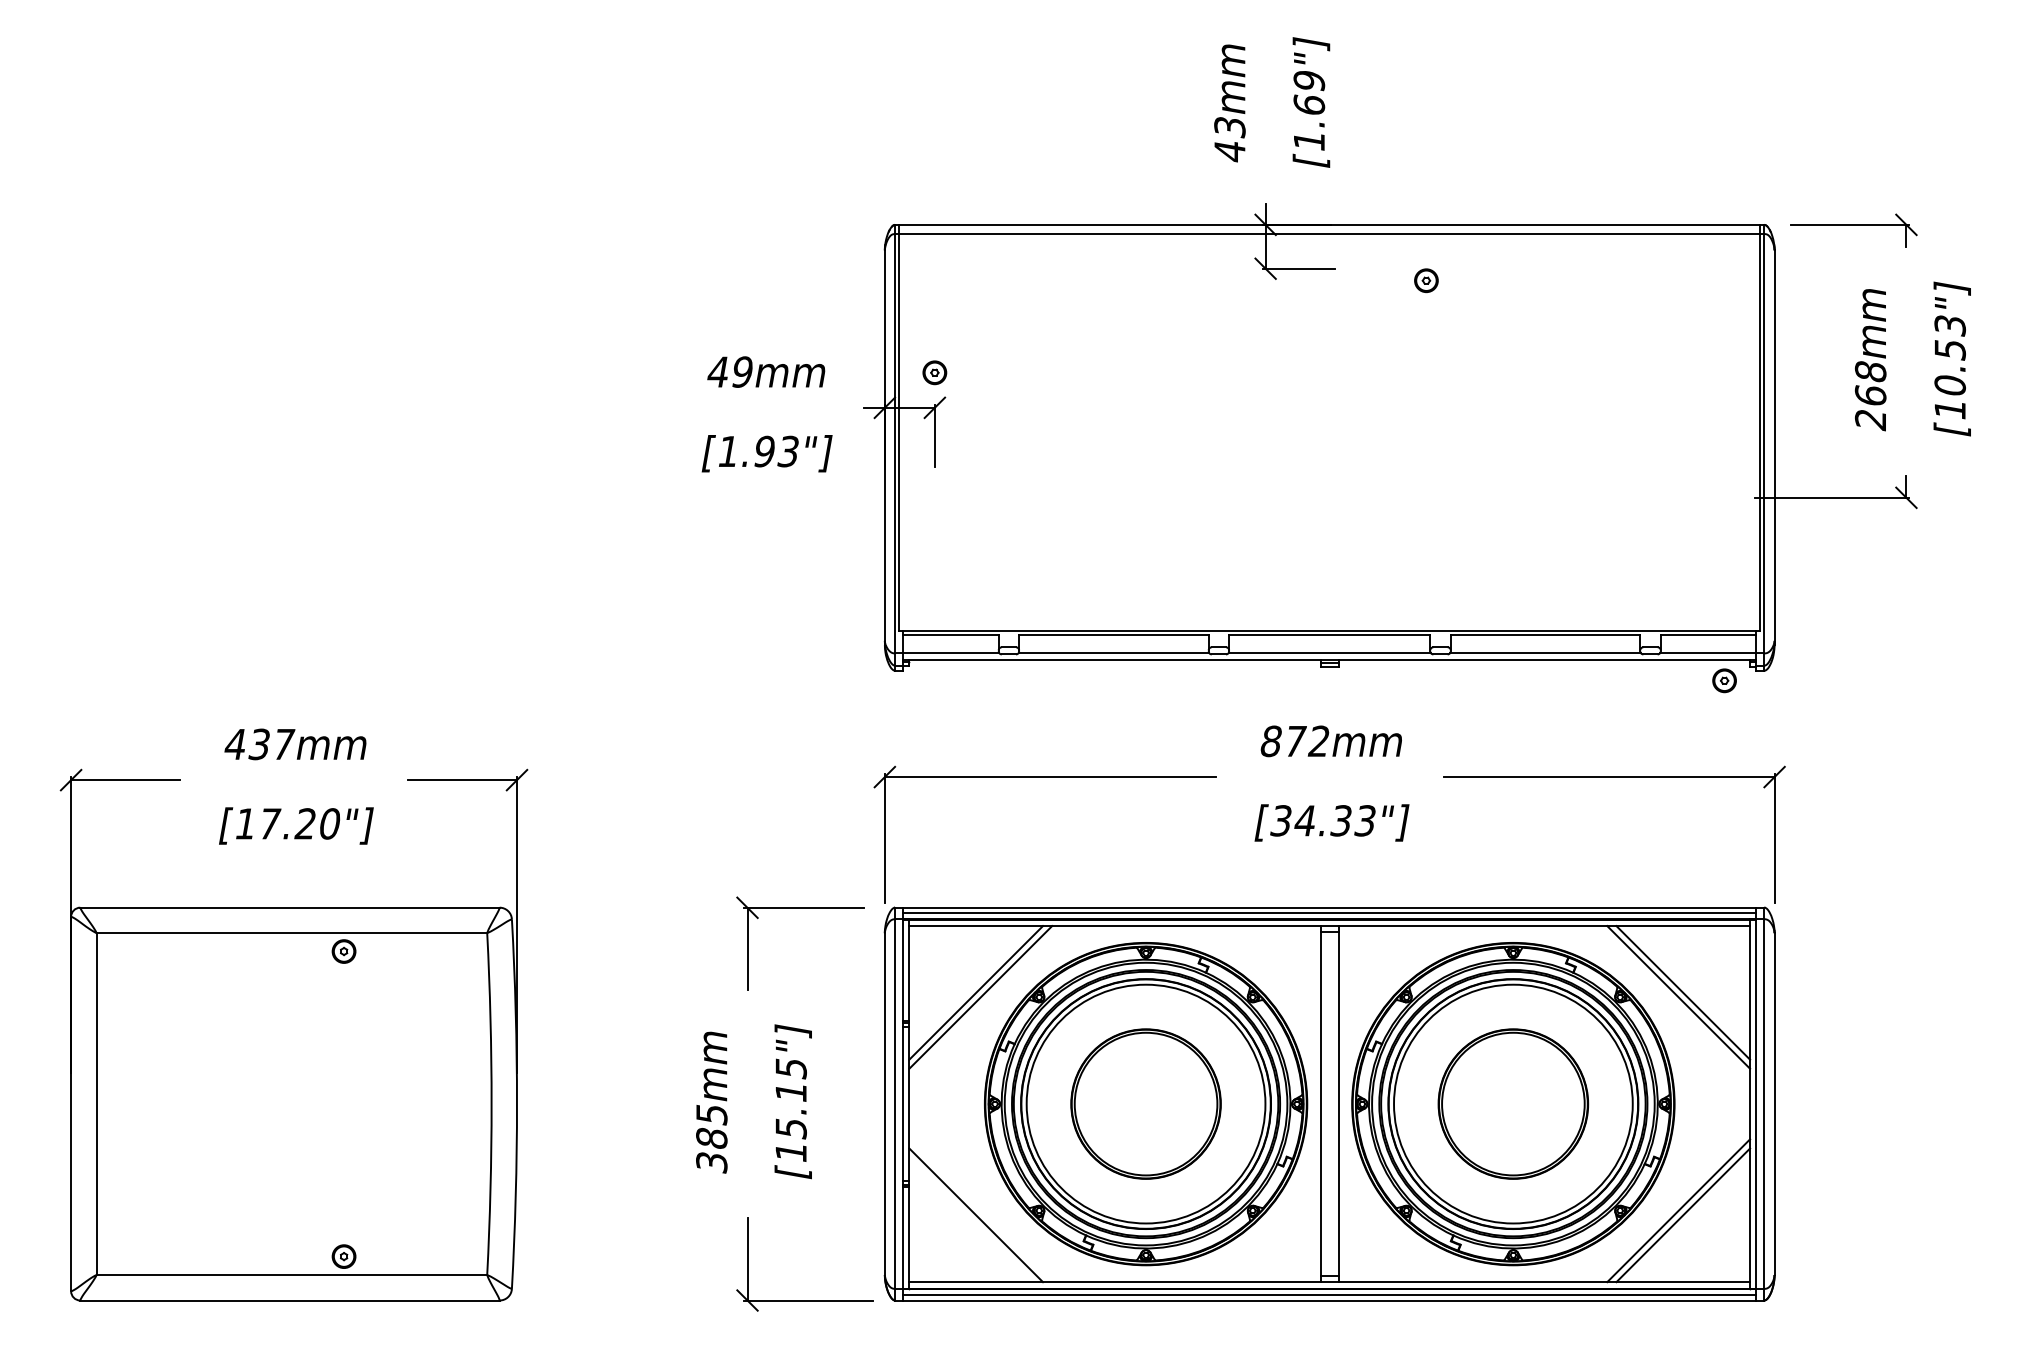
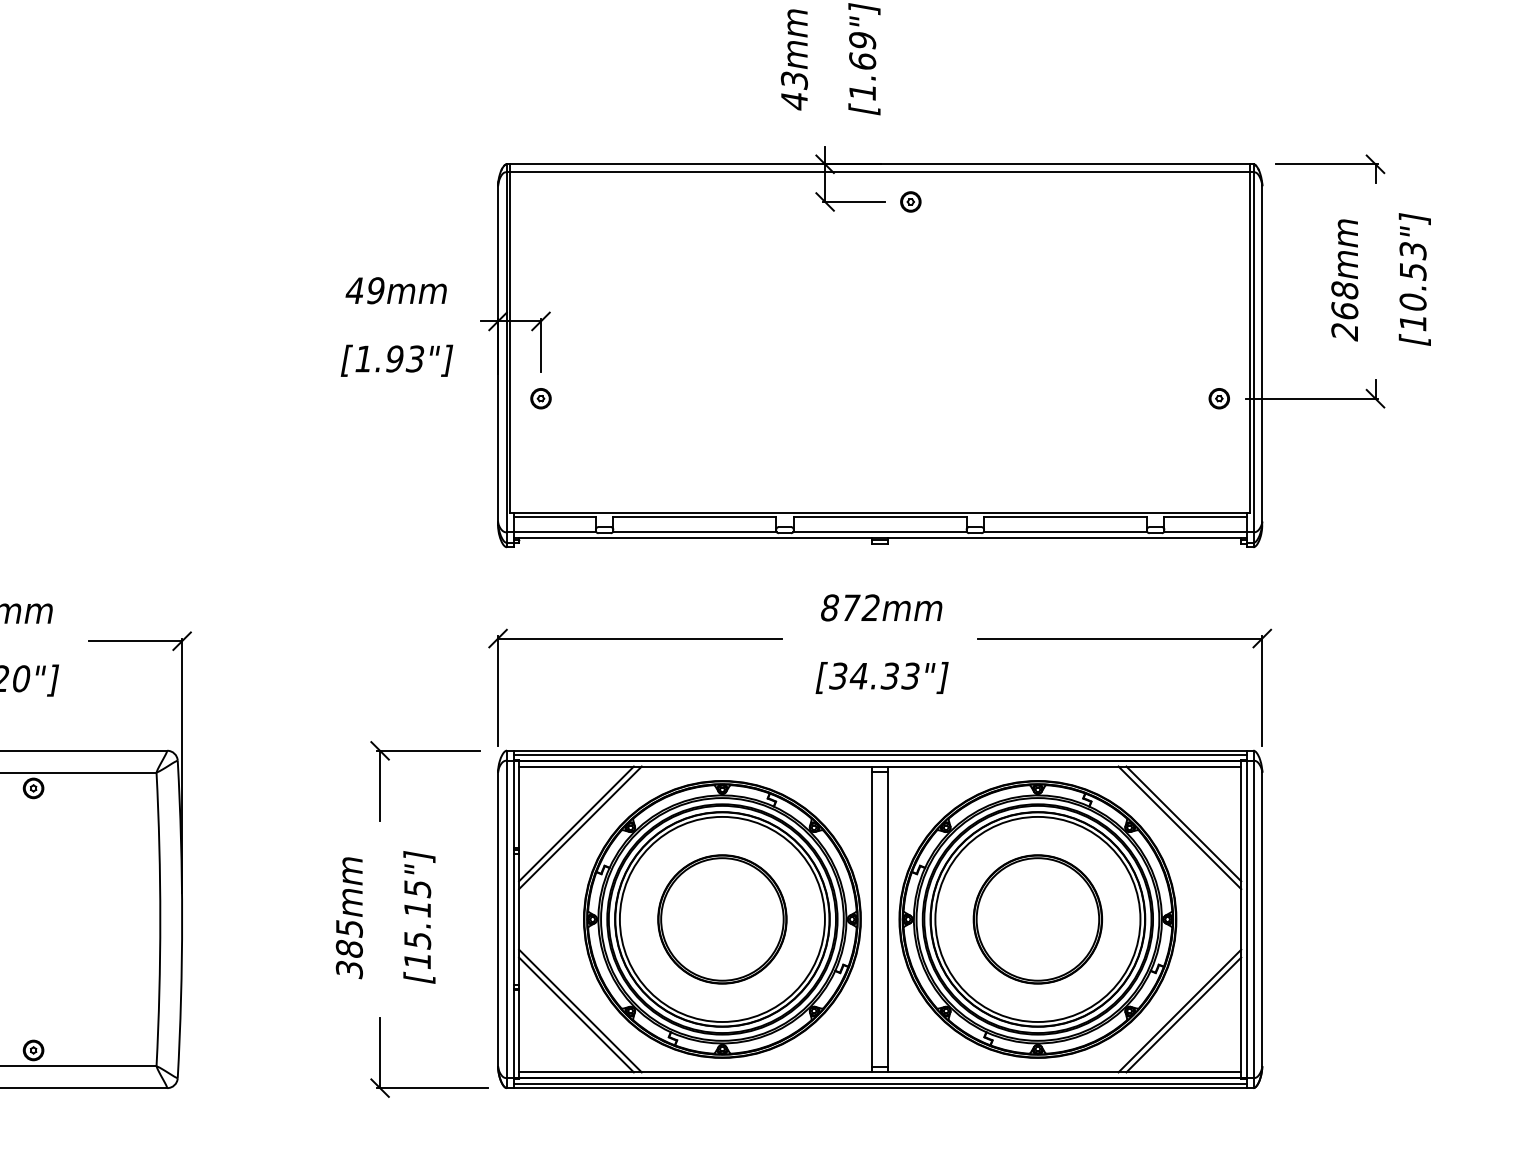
part: (1426, 280) -> (910, 201), moved
part: (934, 372) -> (540, 398), moved
part: (1724, 680) -> (1219, 398), moved
line: (980, 1210) -> (580, 1010), added

